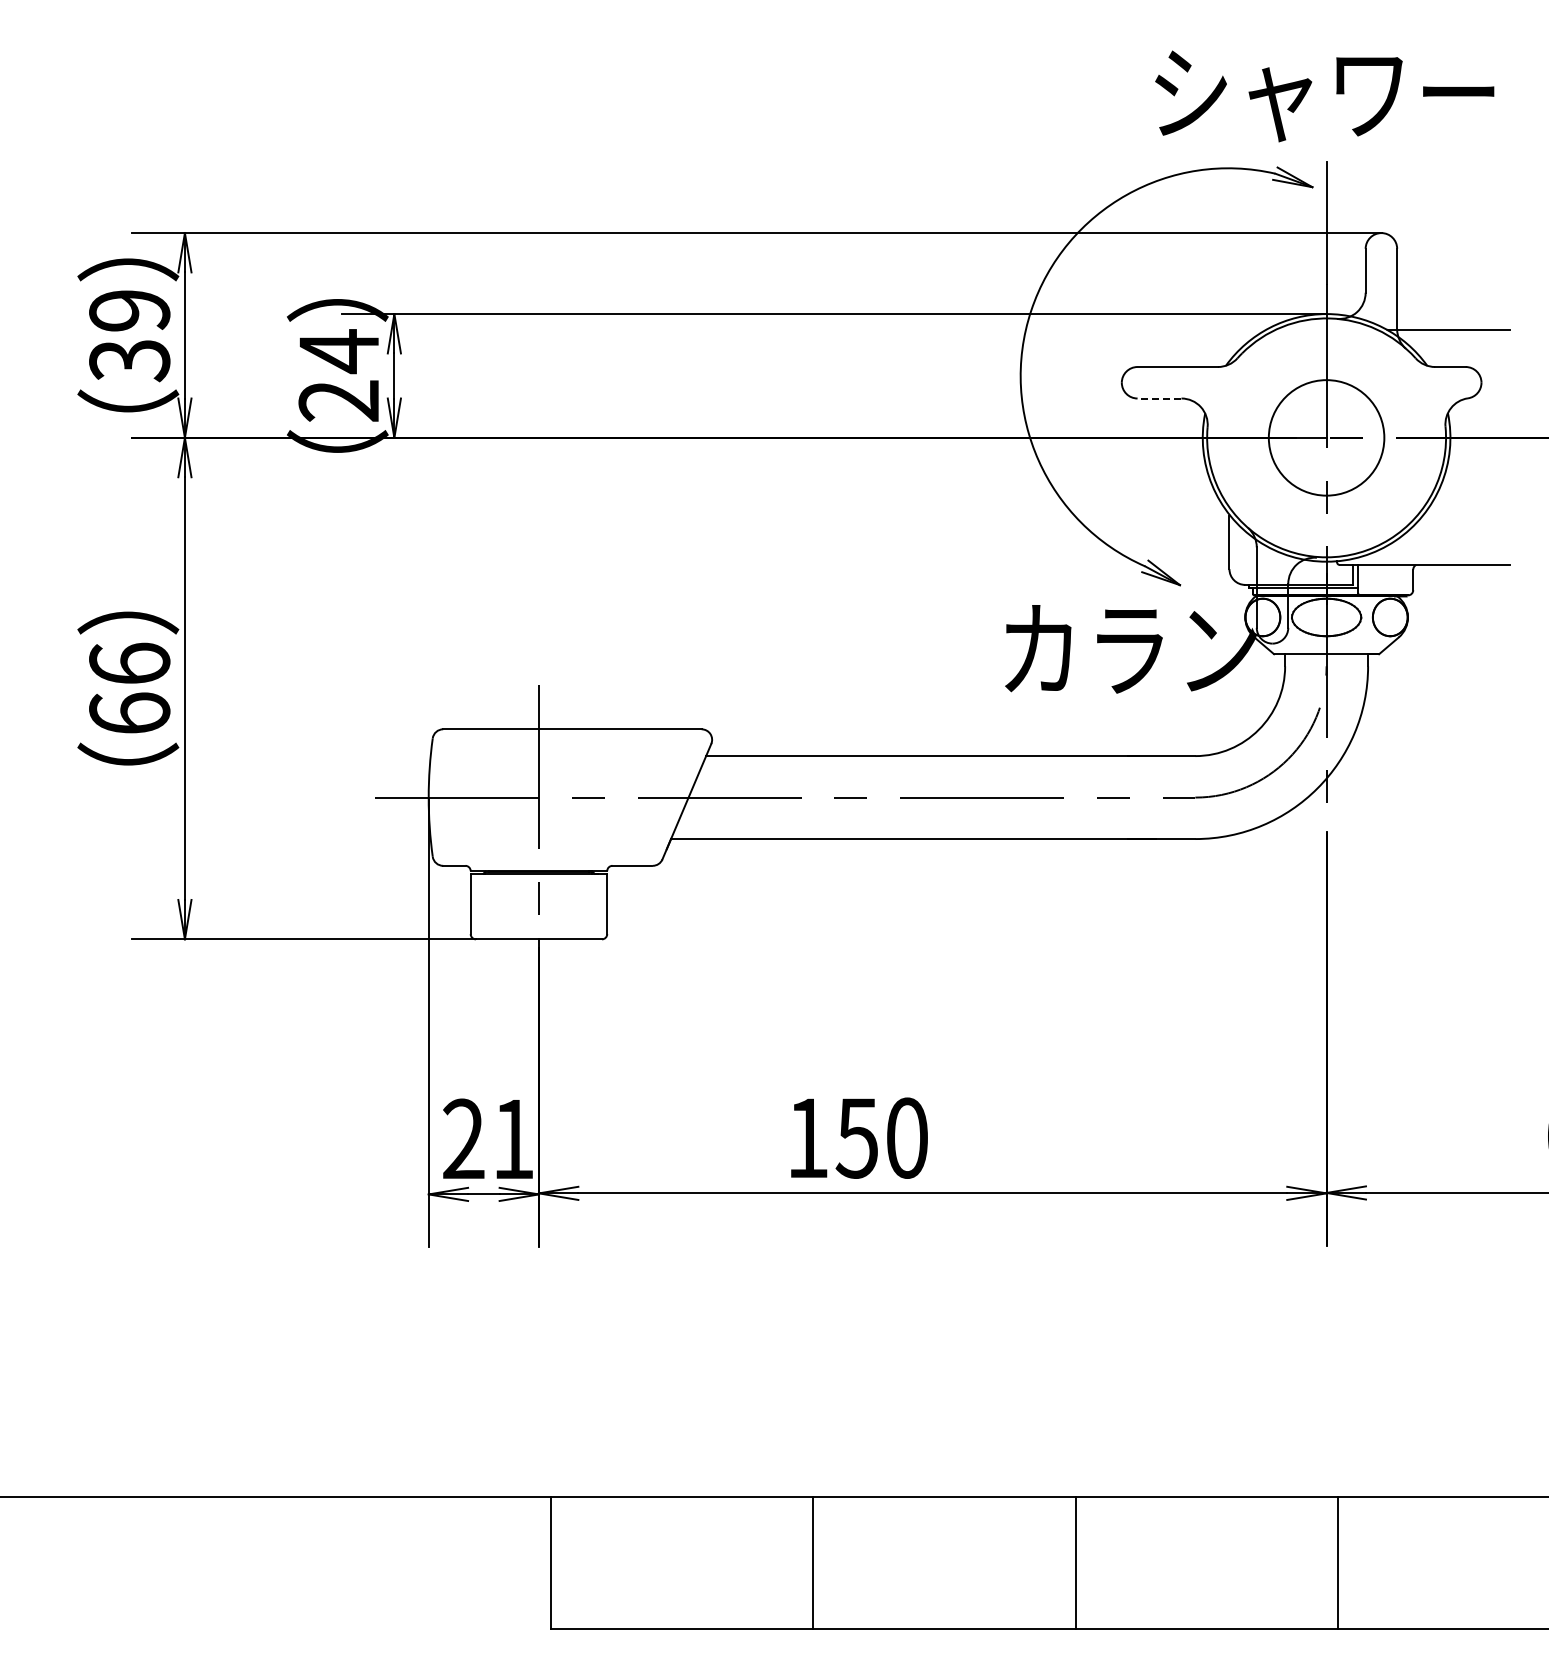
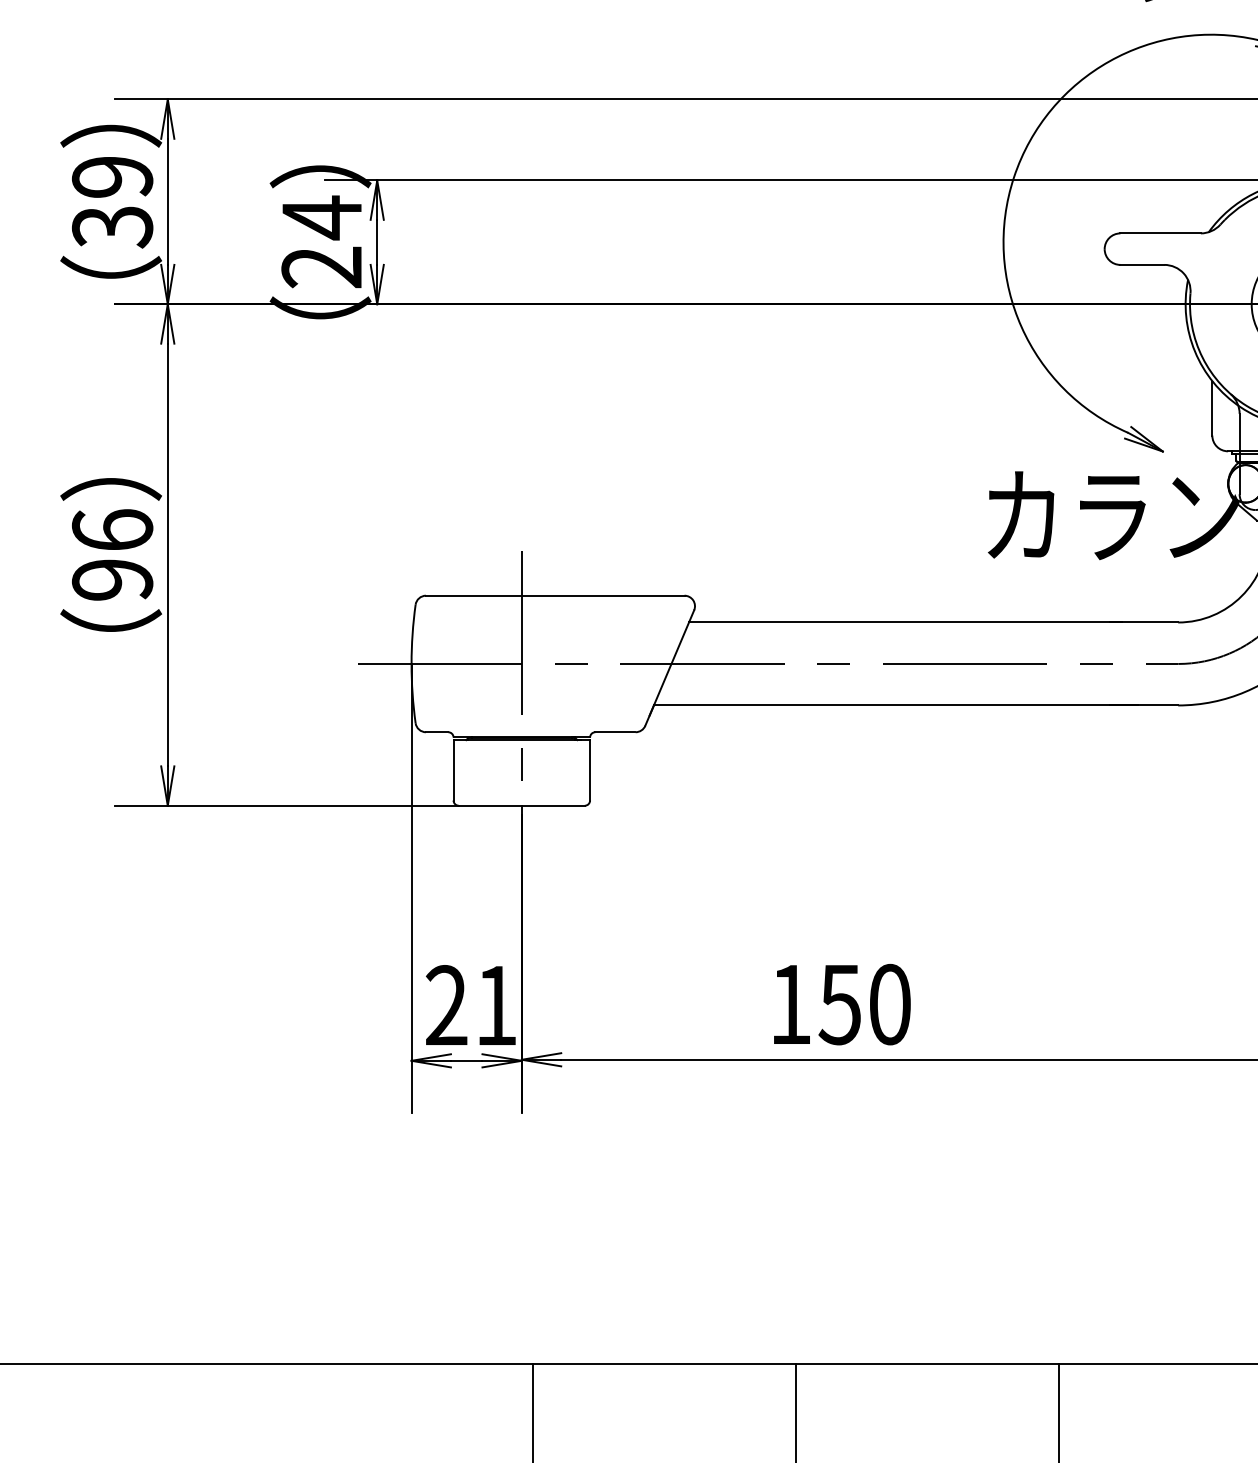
line: (1159, 398) -> (1142, 264), dashed -> solid
text: (129, 713) -> (112, 579), 66 -> 96

